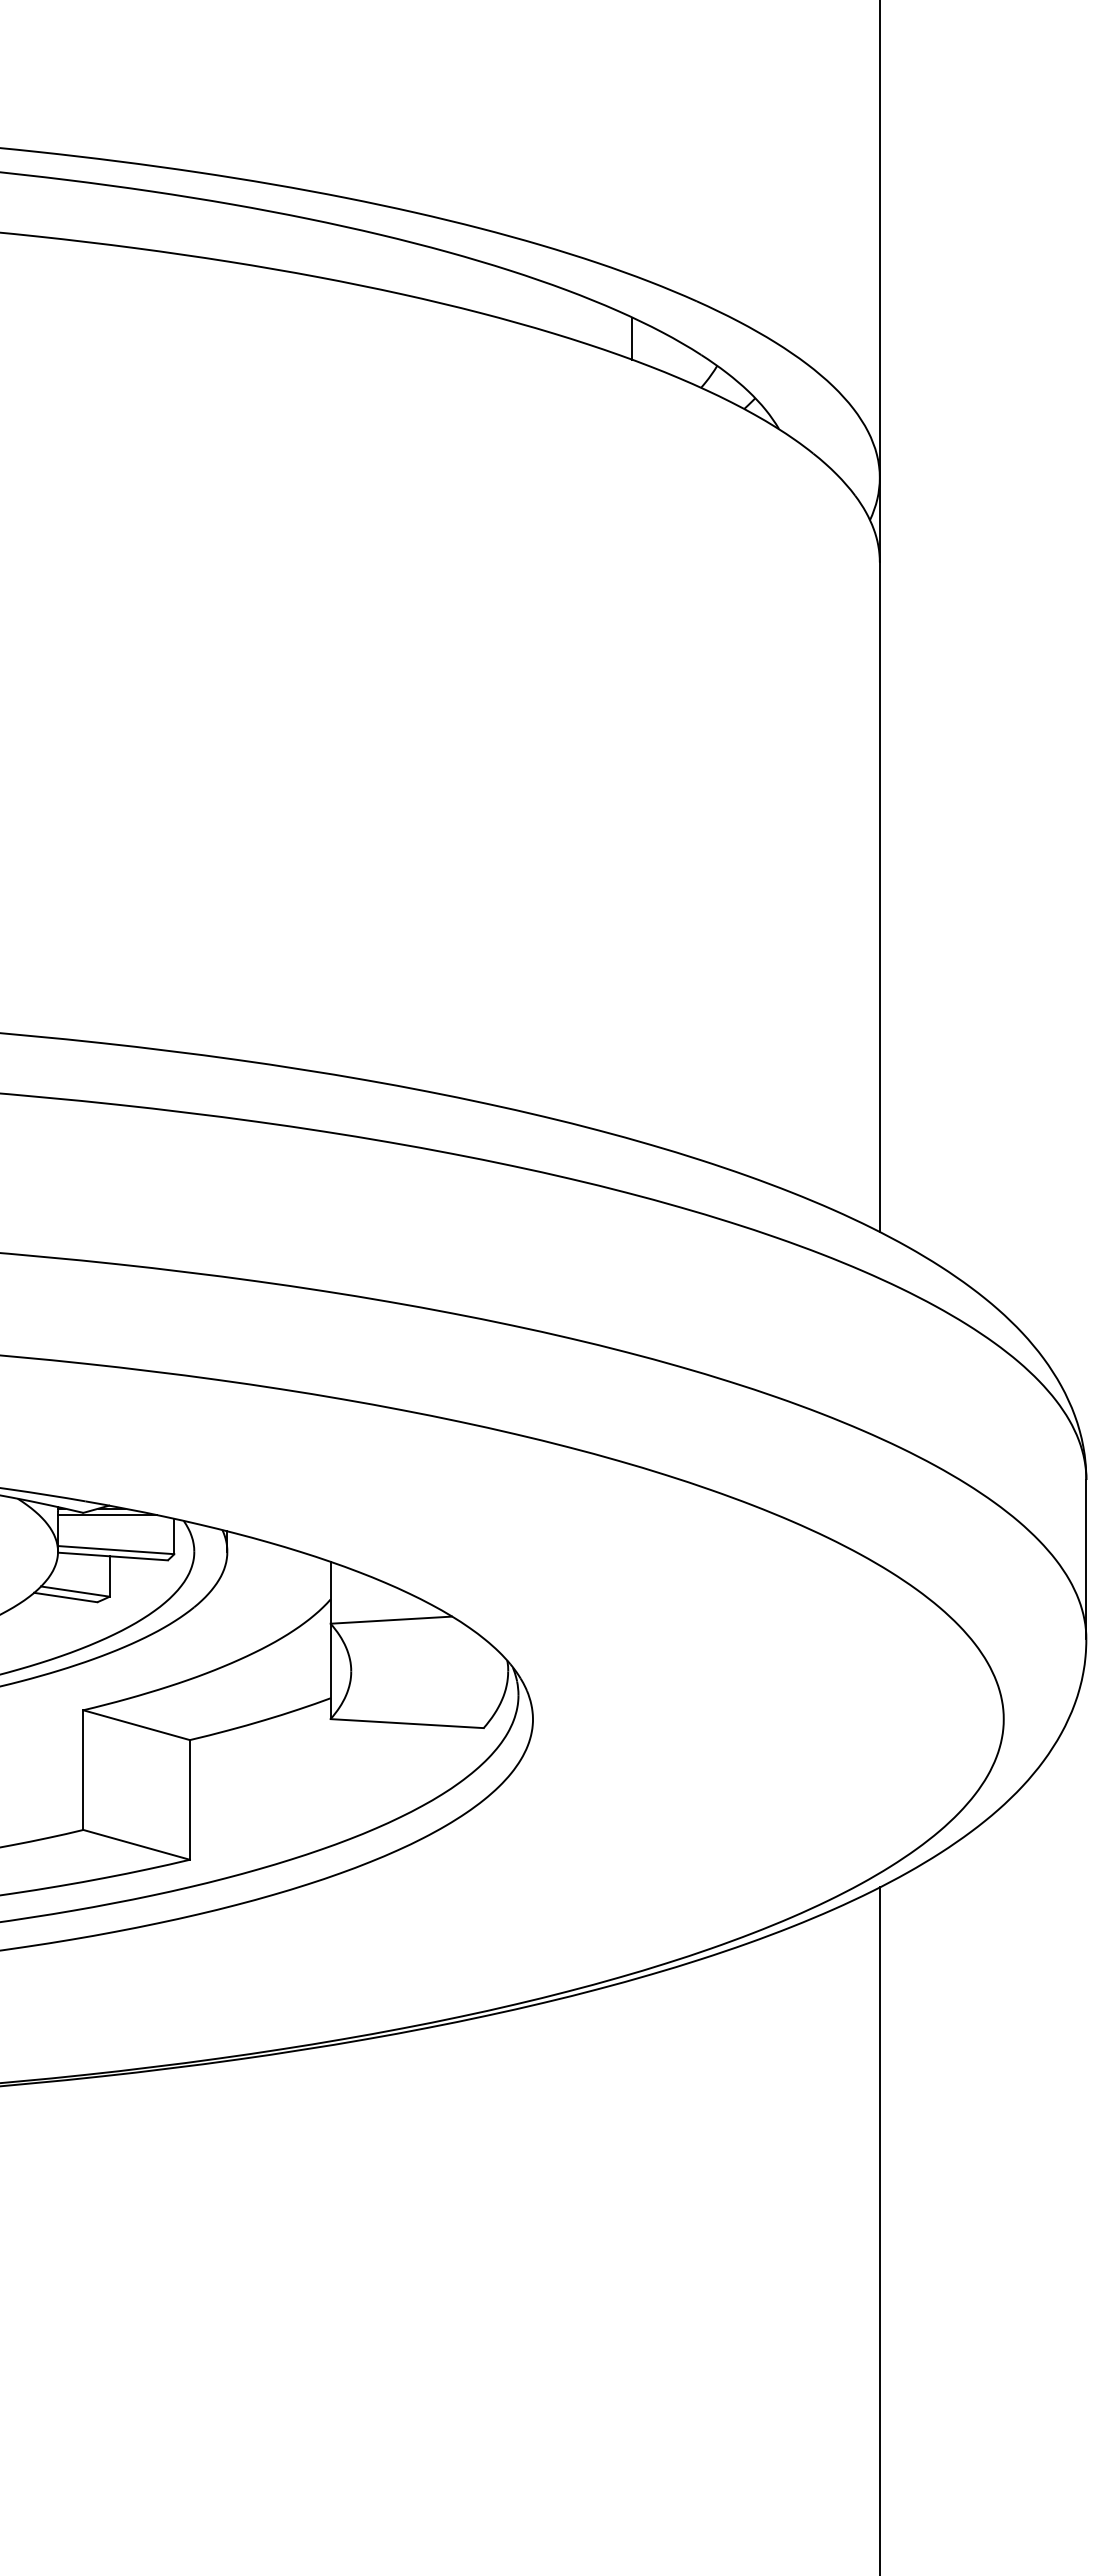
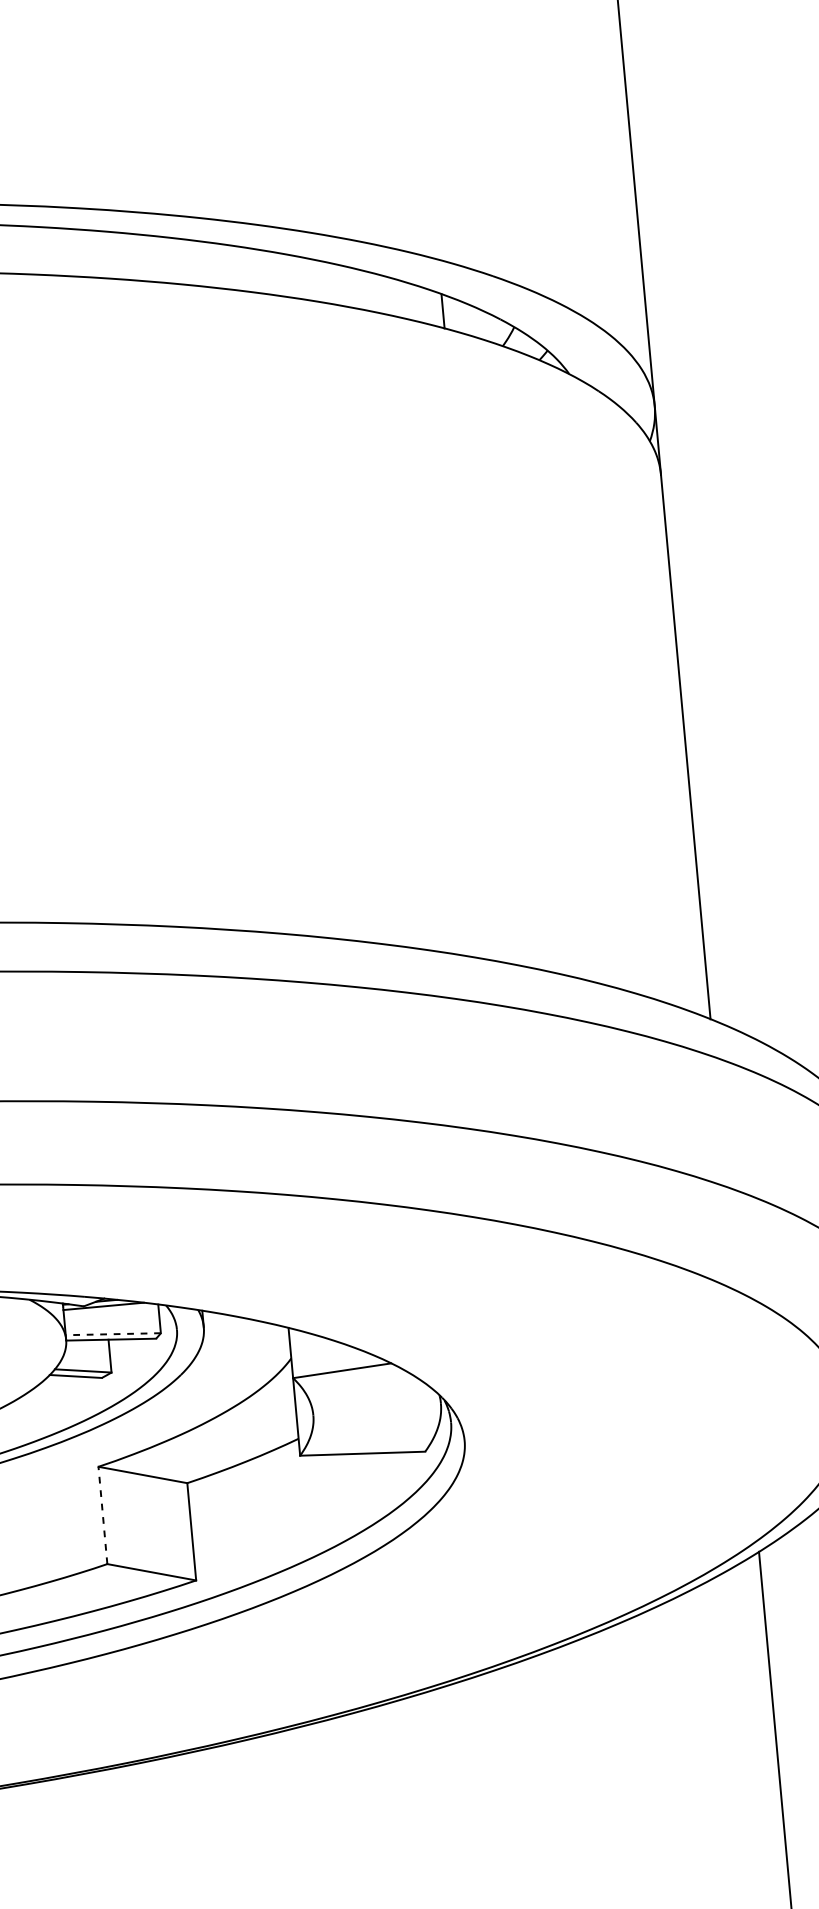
line: (115, 1550) -> (112, 1334), solid -> dashed
line: (83, 1770) -> (103, 1515), solid -> dashed

